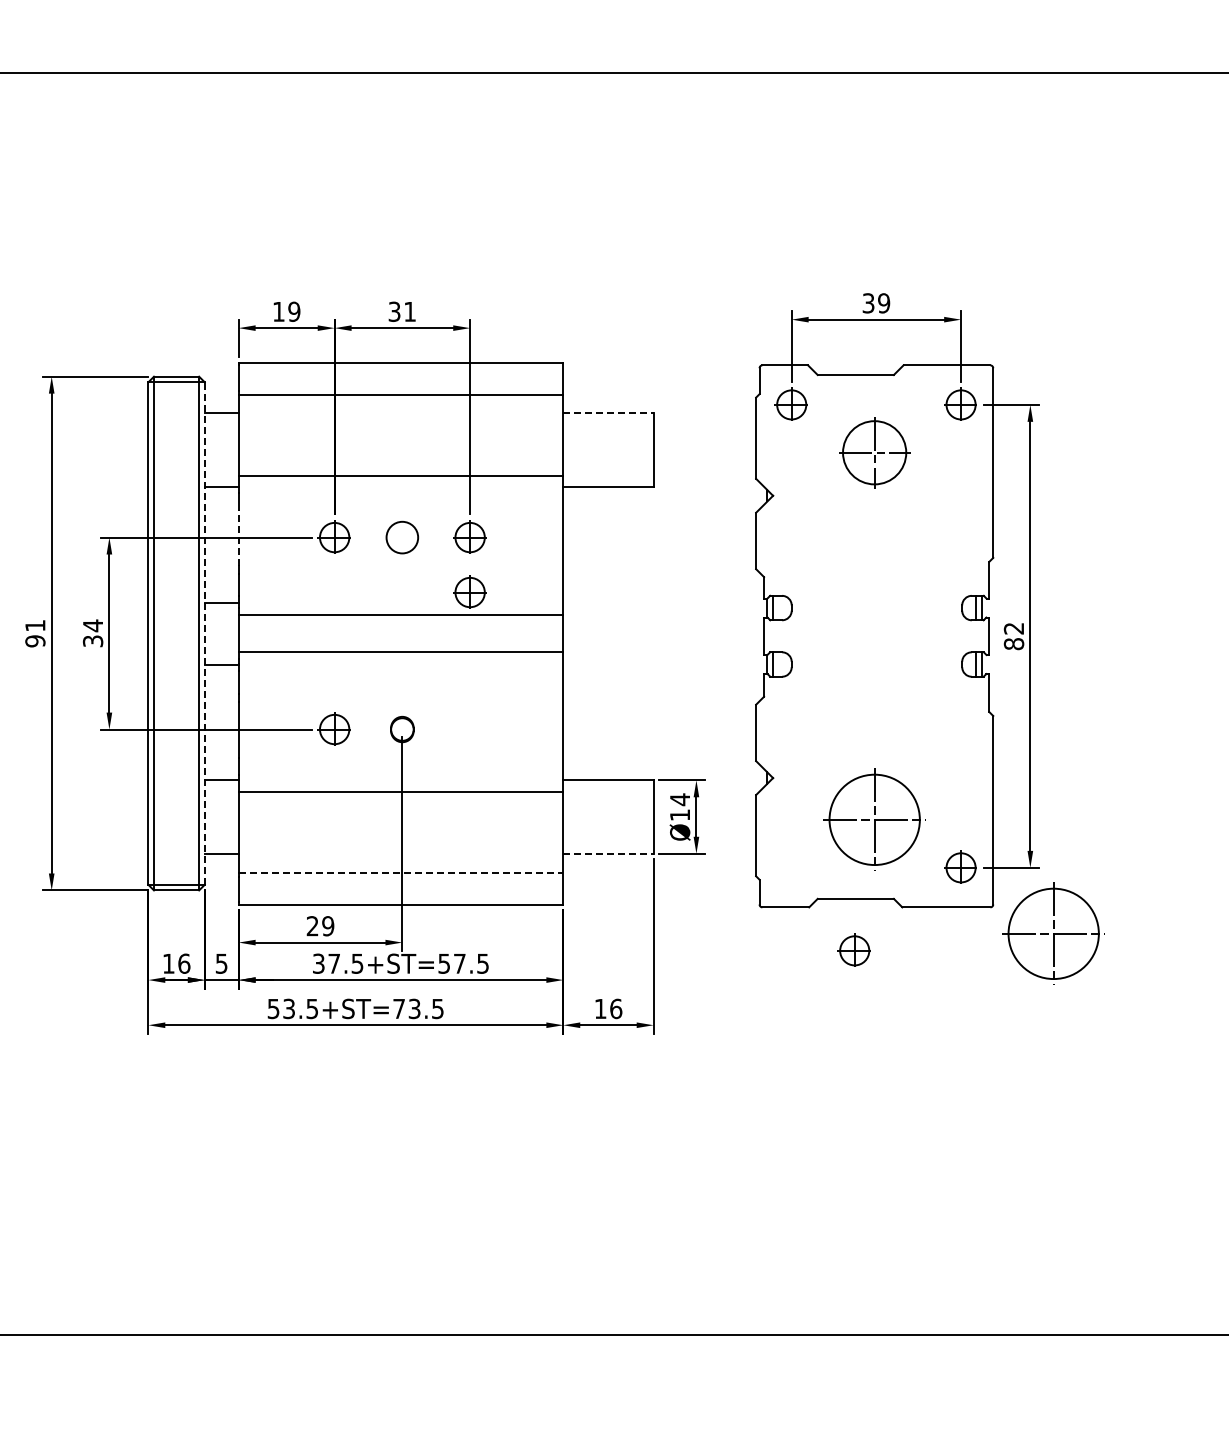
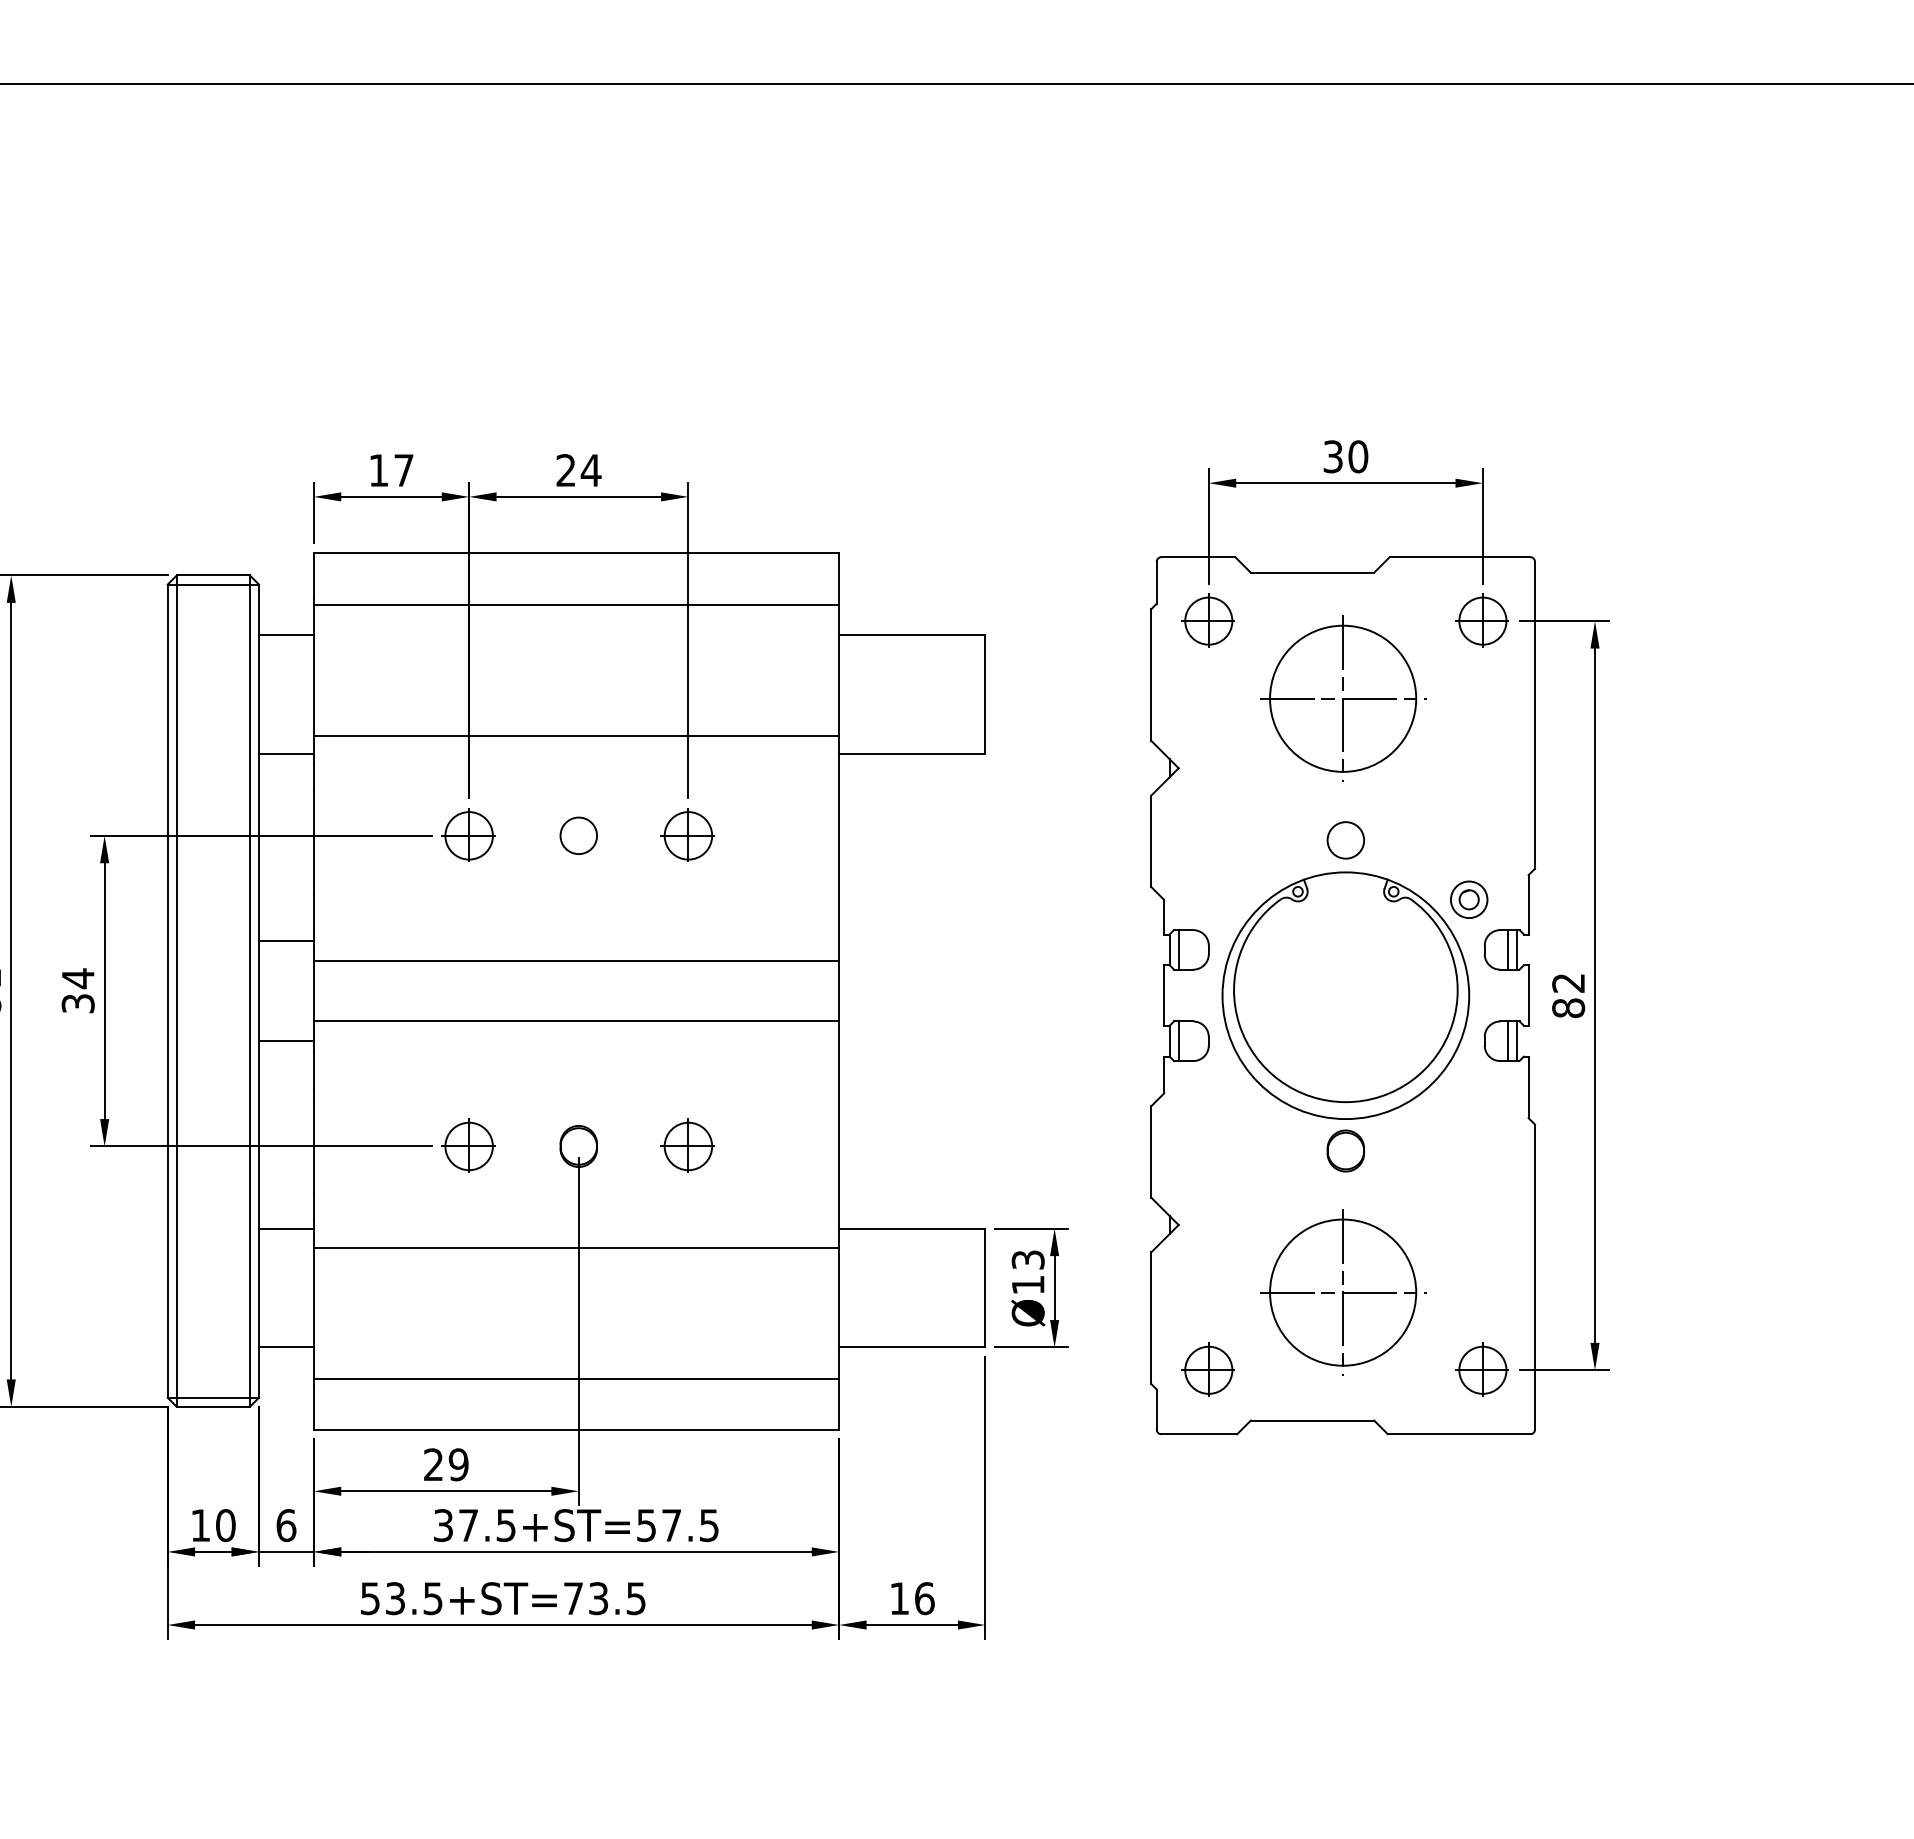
text: (884, 303) -> (1358, 457), 39 -> 30
text: (294, 311) -> (404, 469), 19 -> 17
text: (402, 311) -> (578, 469), 31 -> 24
line: (608, 413) -> (912, 635), dashed -> solid
part: (874, 452) -> (1342, 698), size x1.43
line: (238, 537) -> (313, 835), dashed -> solid
circle: (402, 537) -> (578, 835), size x0.71
part: (469, 591) -> (687, 1144), moved
line: (204, 633) -> (258, 991), dashed -> solid
part: (881, 636) -> (1354, 995), added
text: (680, 799) -> (1028, 1259), Ø14 -> Ø13
line: (608, 853) -> (912, 1347), dashed -> solid
line: (401, 873) -> (577, 1379), dashed -> solid
part: (1053, 933) -> (1632, 1476), removed
part: (853, 949) -> (1206, 1368), moved
text: (184, 963) -> (226, 1525), 16 -> 10
text: (221, 963) -> (286, 1525), 5 -> 6

